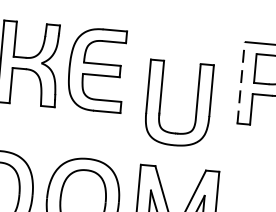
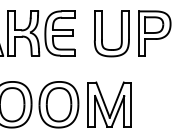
line: (241, 82) -> (138, 33), dashed -> solid
part: (161, 101) -> (102, 33), moved

